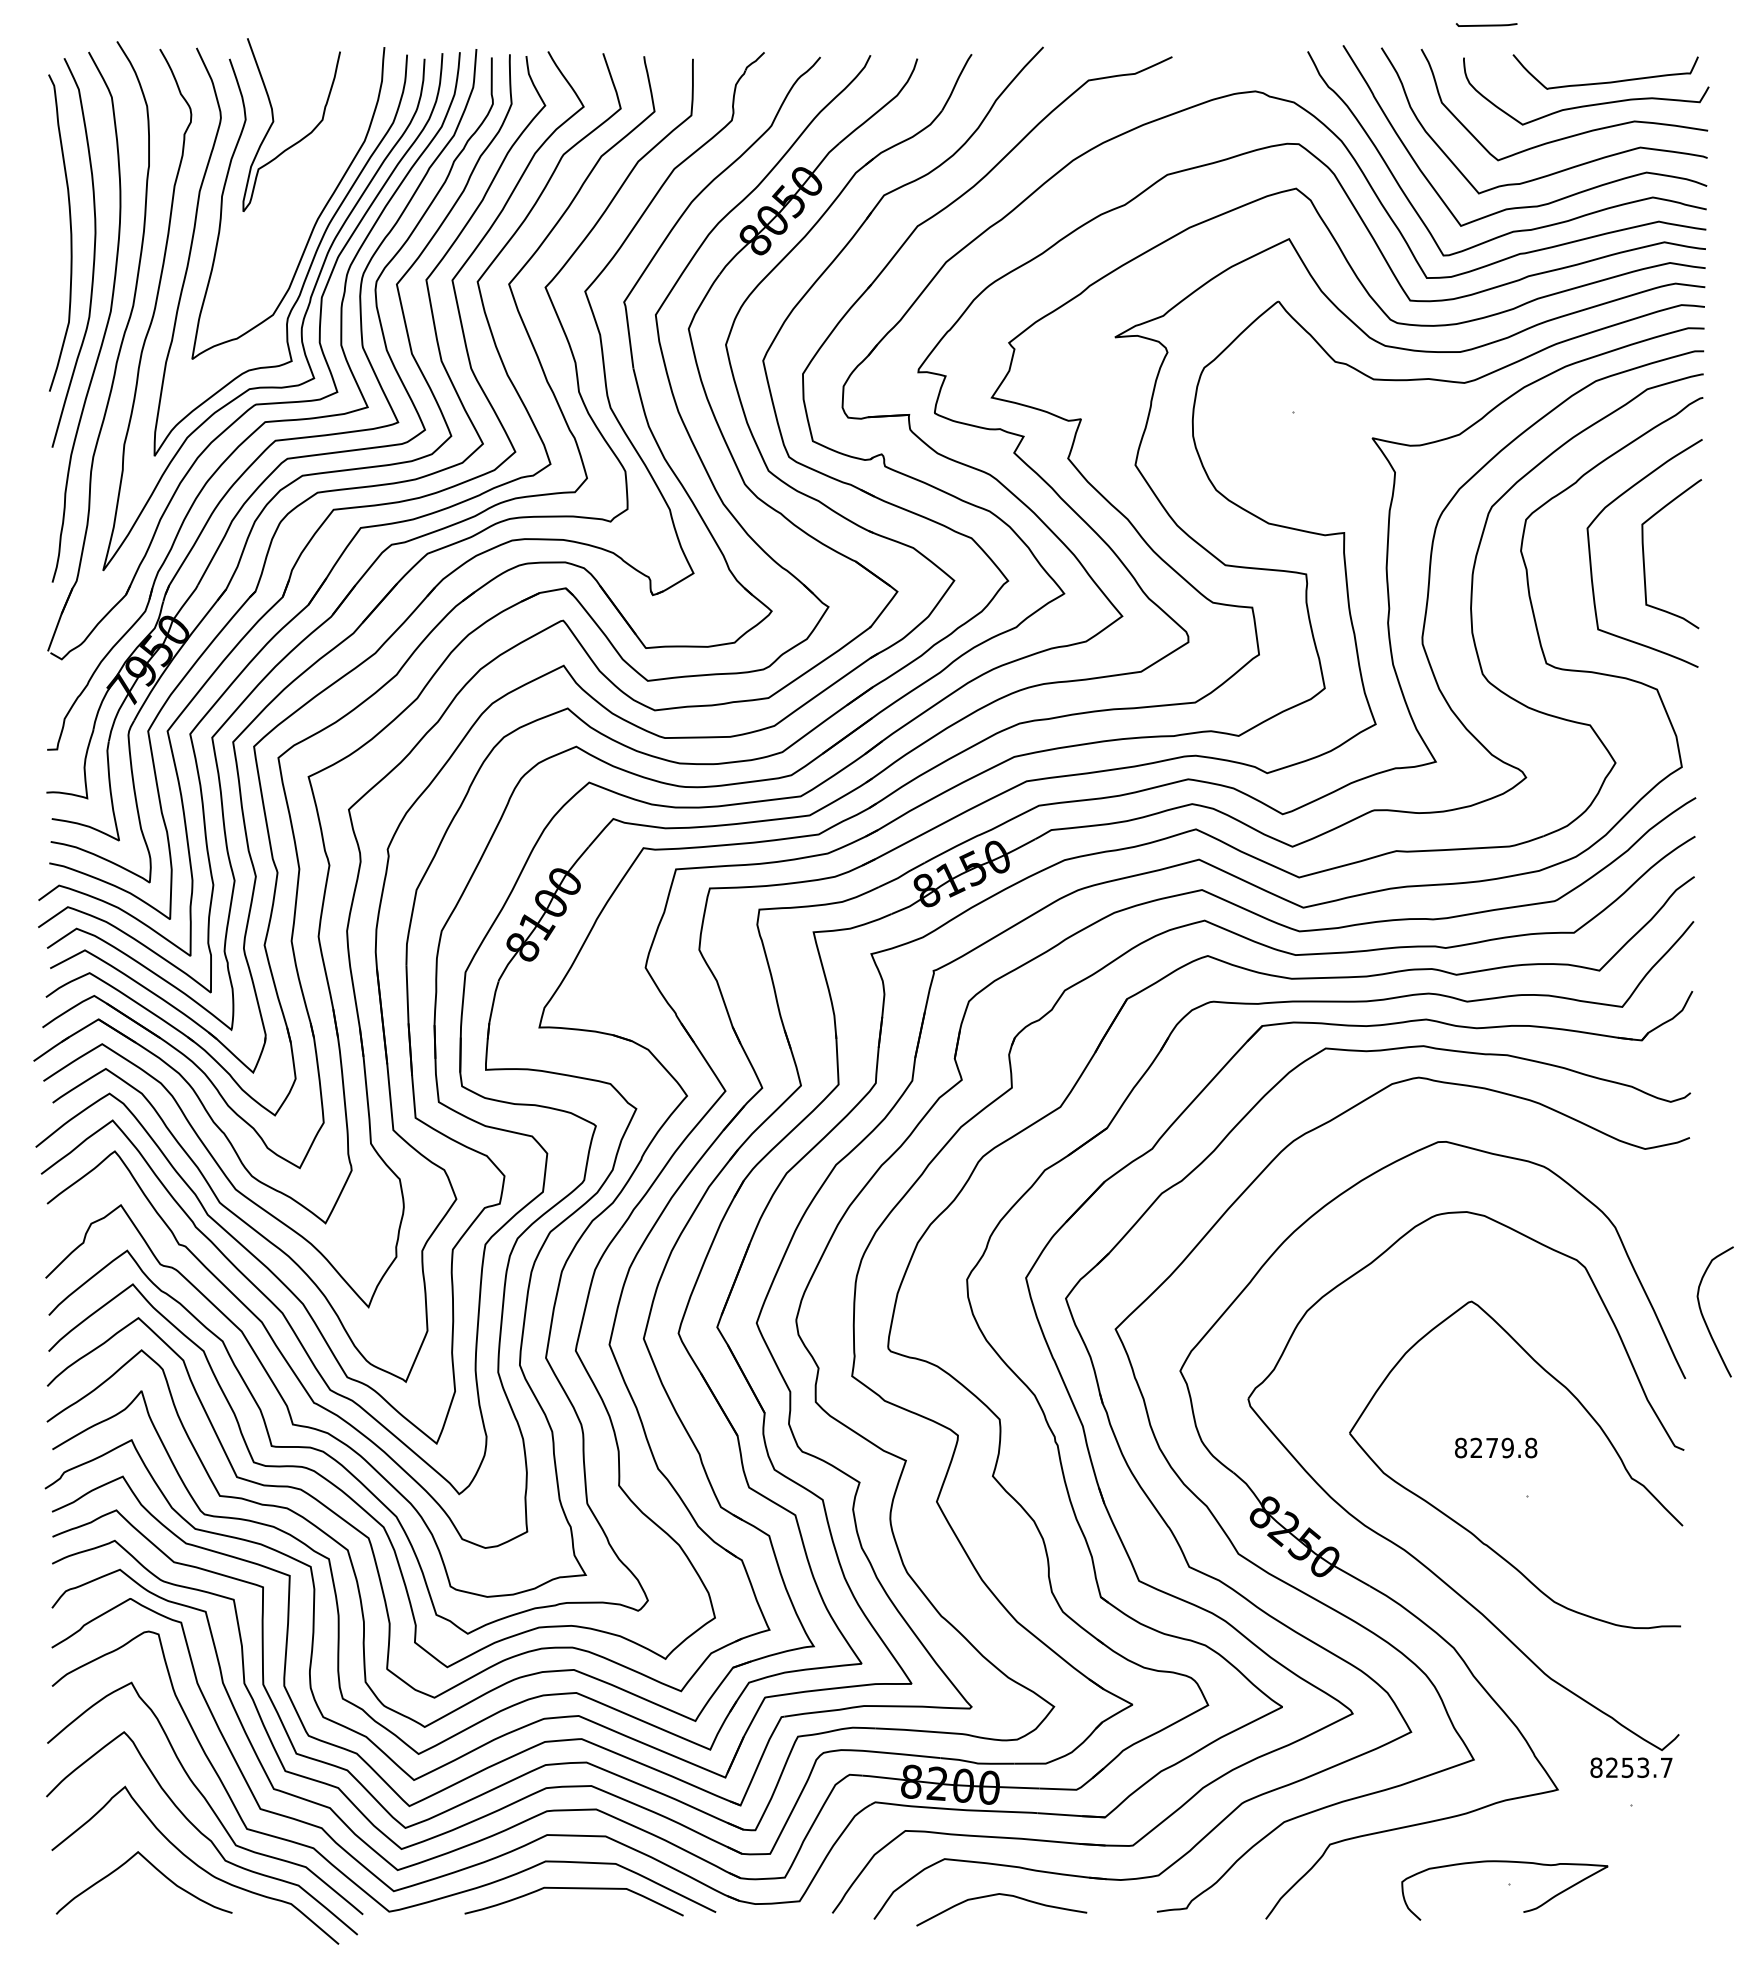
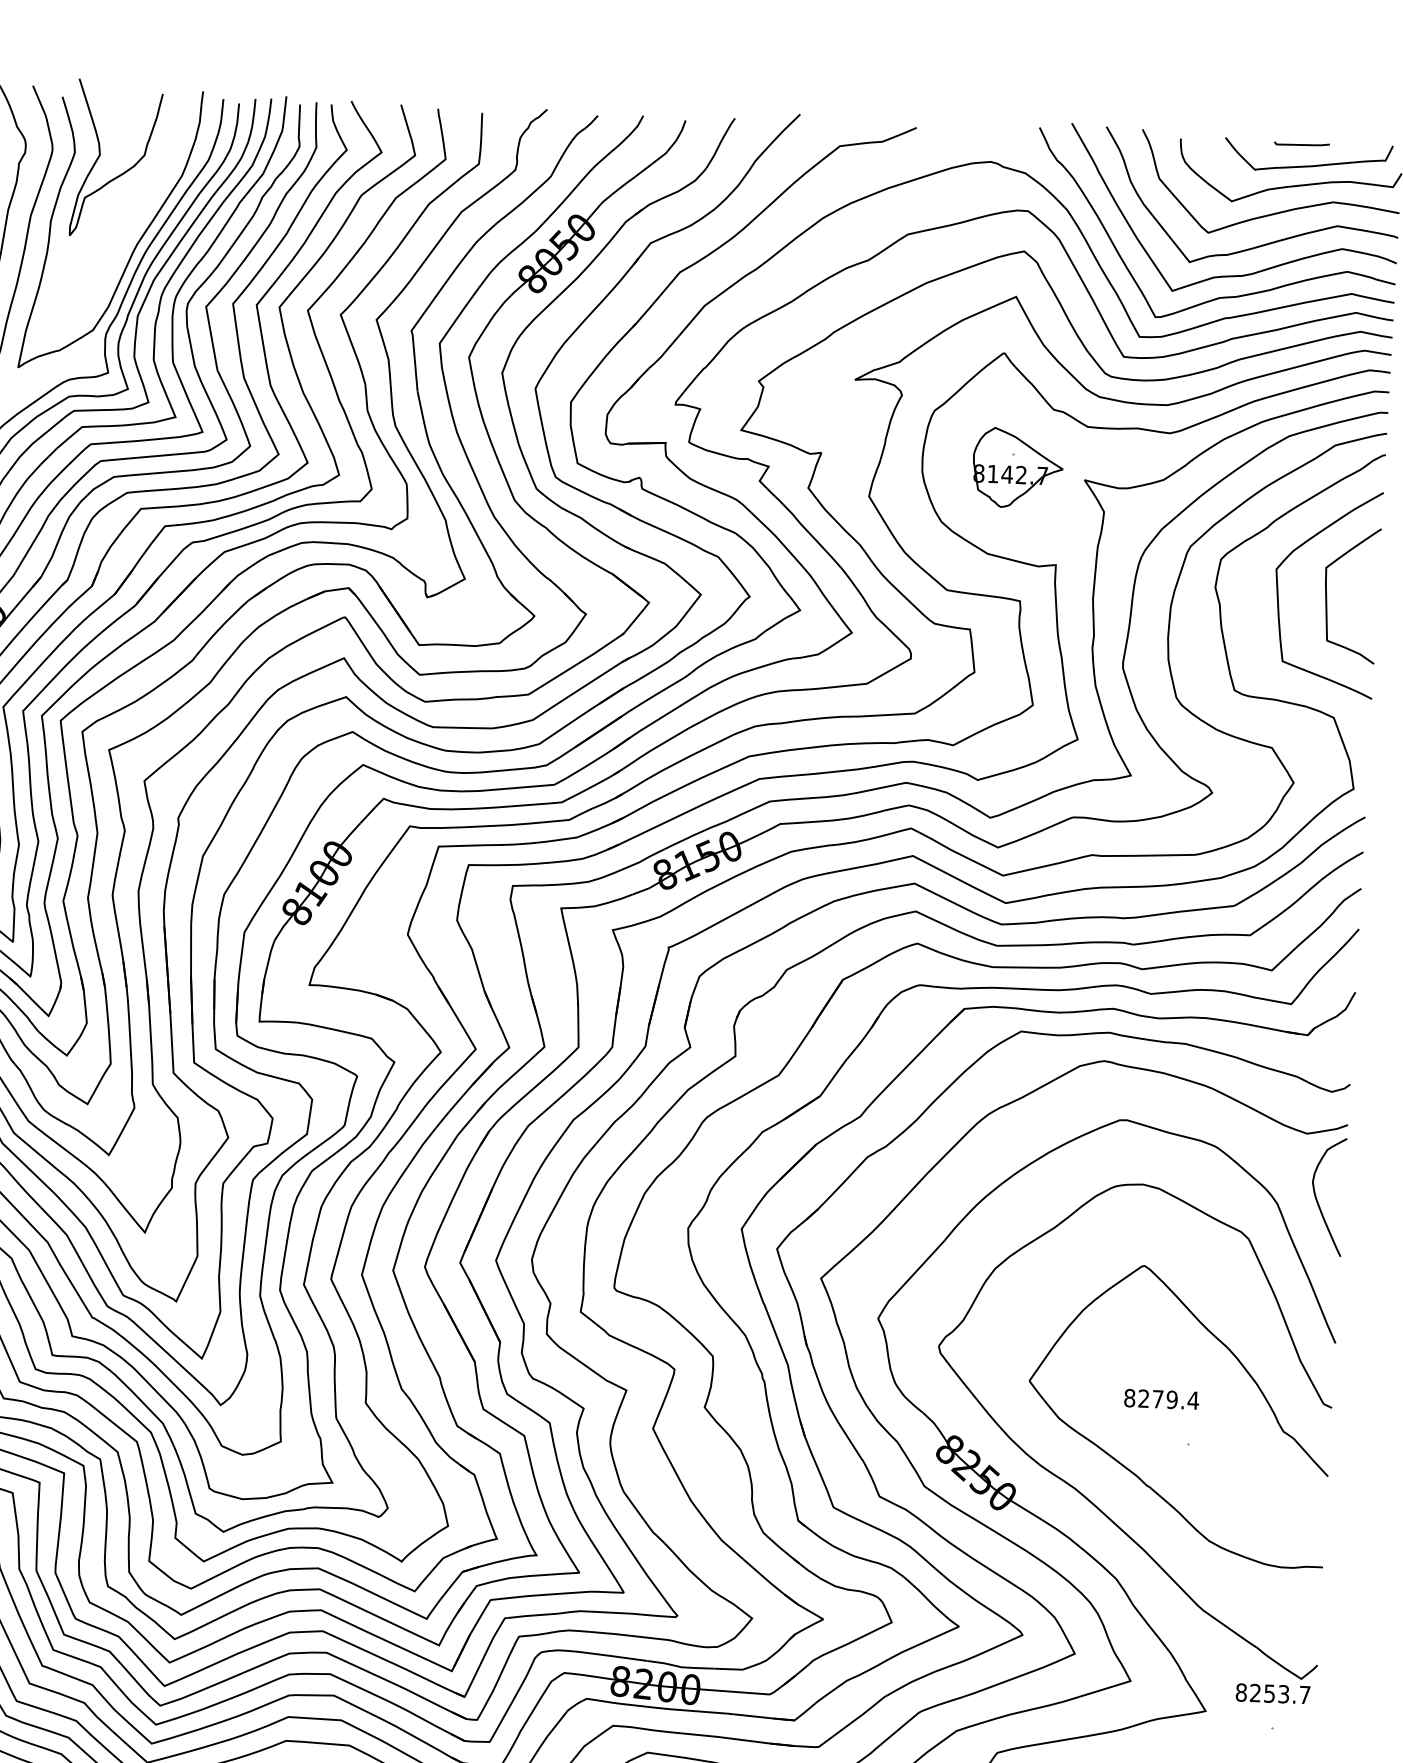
line: (1486, 24) -> (1301, 143), moved
part: (1298, 427) -> (1018, 467), added
curve: (1704, 1317) -> (1318, 1201), moved
text: (1530, 1447) -> (1192, 1400), 8279.8 -> 8279.4

